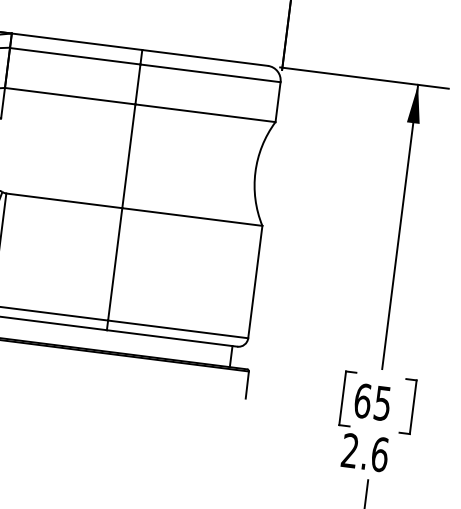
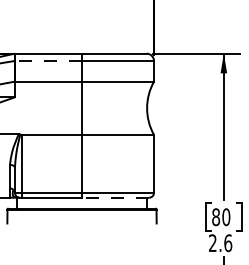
line: (75, 57) -> (48, 61), solid -> dashed
line: (172, 337) -> (115, 197), solid -> dashed
text: (373, 402) -> (221, 217), 65 -> 80

